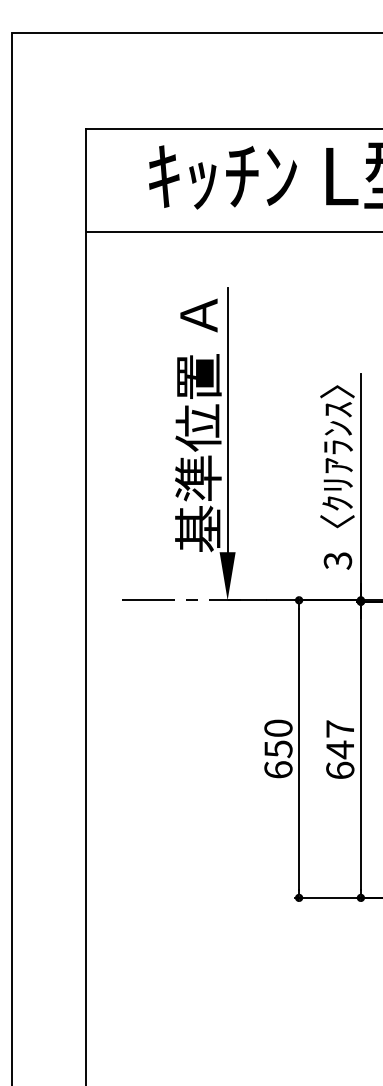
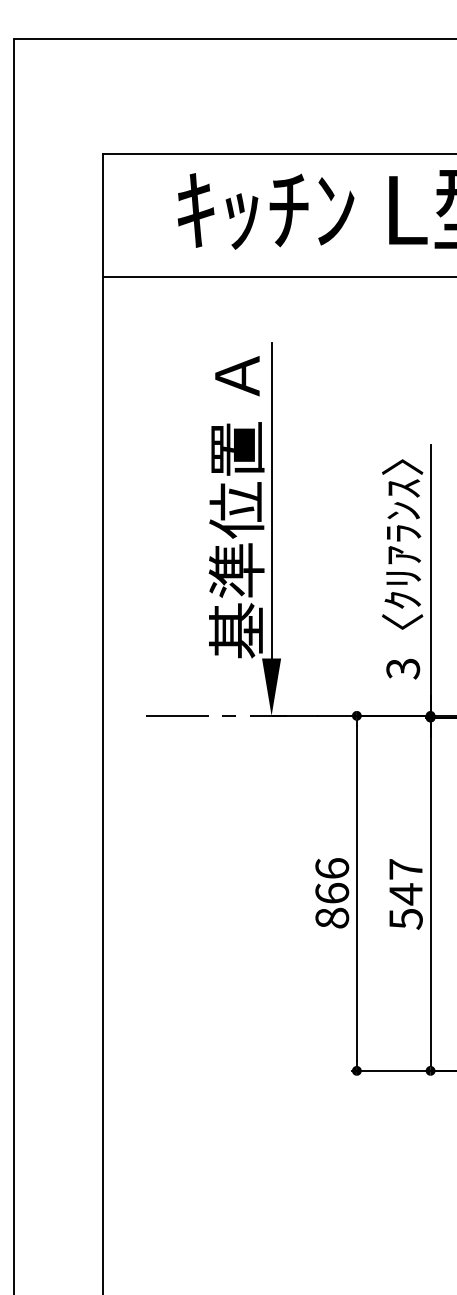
text: (278, 748) -> (332, 892), 650 -> 866
text: (340, 770) -> (406, 918), 647 -> 547

